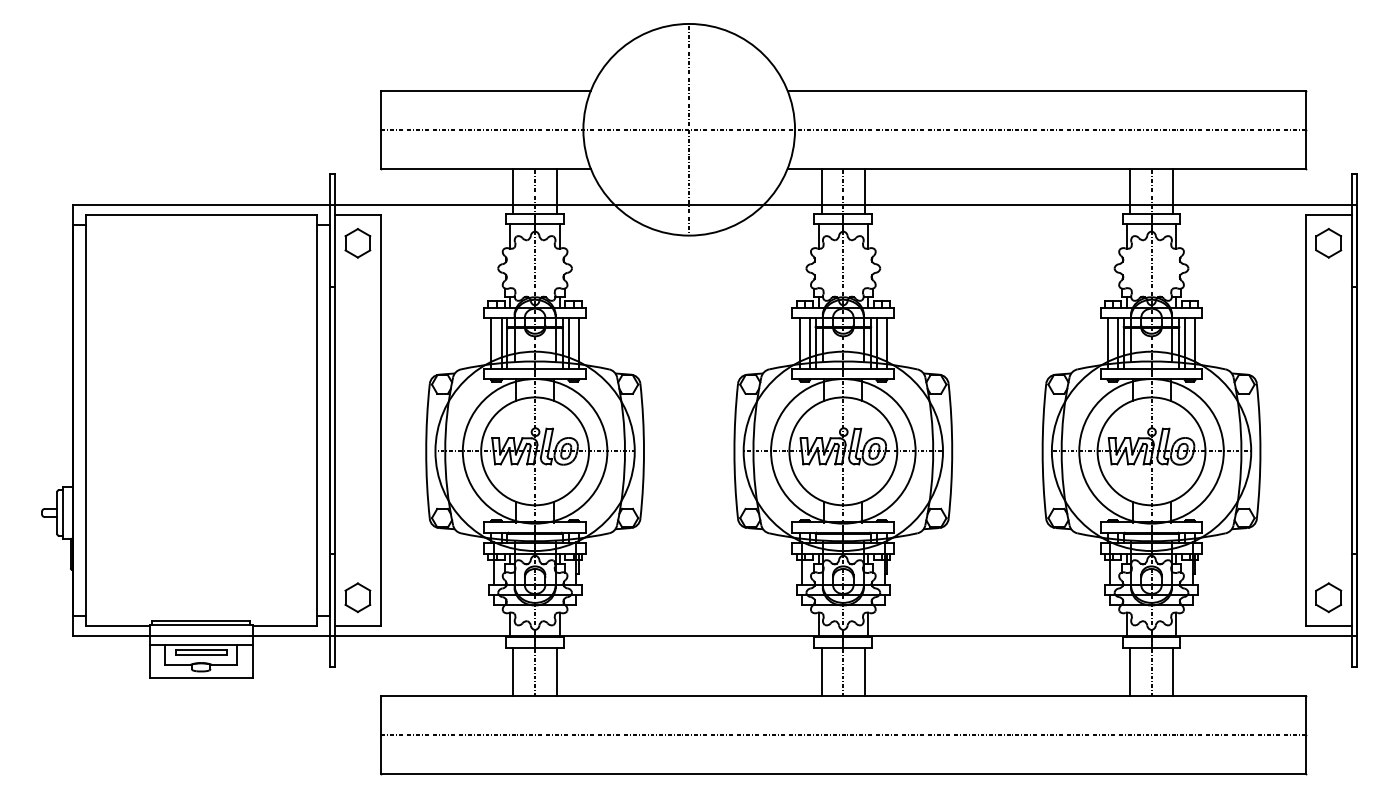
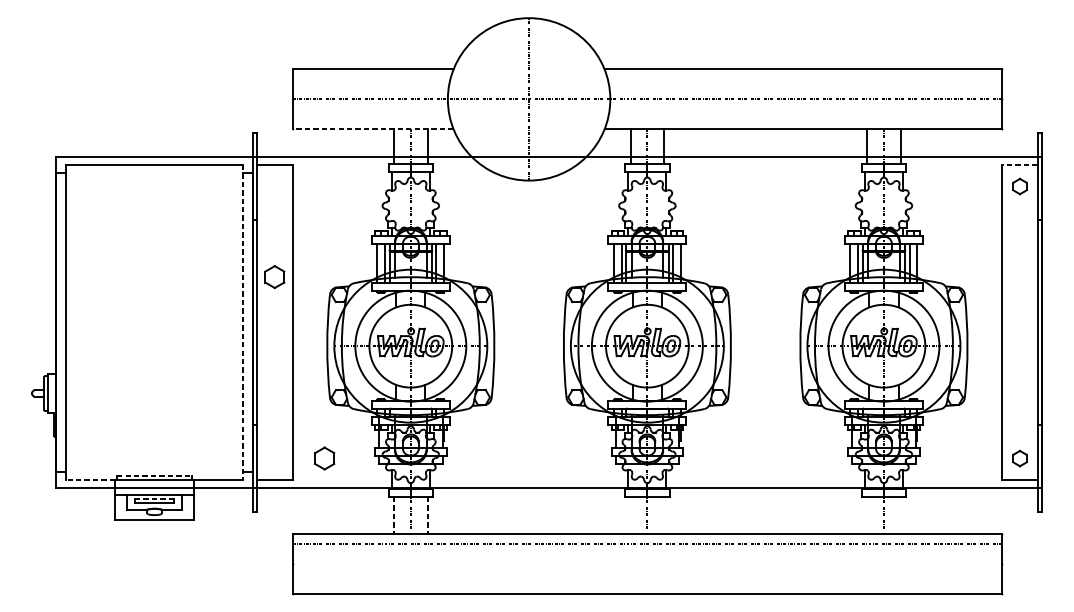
line: (485, 168) -> (372, 129), solid -> dashed
line: (1328, 215) -> (1019, 165), solid -> dashed
part: (357, 243) -> (274, 277), moved
part: (1328, 243) -> (1019, 186), size x0.7
line: (316, 421) -> (243, 323), solid -> dashed
part: (357, 597) -> (324, 458), moved
part: (1328, 597) -> (1019, 458), size x0.7
line: (201, 620) -> (154, 476), solid -> dashed
line: (117, 626) -> (90, 480), solid -> dashed
line: (201, 649) -> (154, 498), solid -> dashed
line: (821, 671) -> (630, 515), removed
line: (865, 671) -> (664, 515), removed
line: (1129, 671) -> (867, 515), removed
line: (1173, 671) -> (900, 515), removed
line: (513, 672) -> (394, 515), solid -> dashed
line: (556, 672) -> (427, 515), solid -> dashed
line: (843, 734) -> (647, 543), moved

